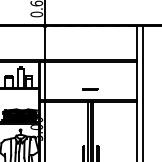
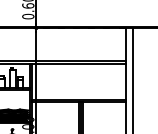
line: (90, 89) -> (80, 89), removed

